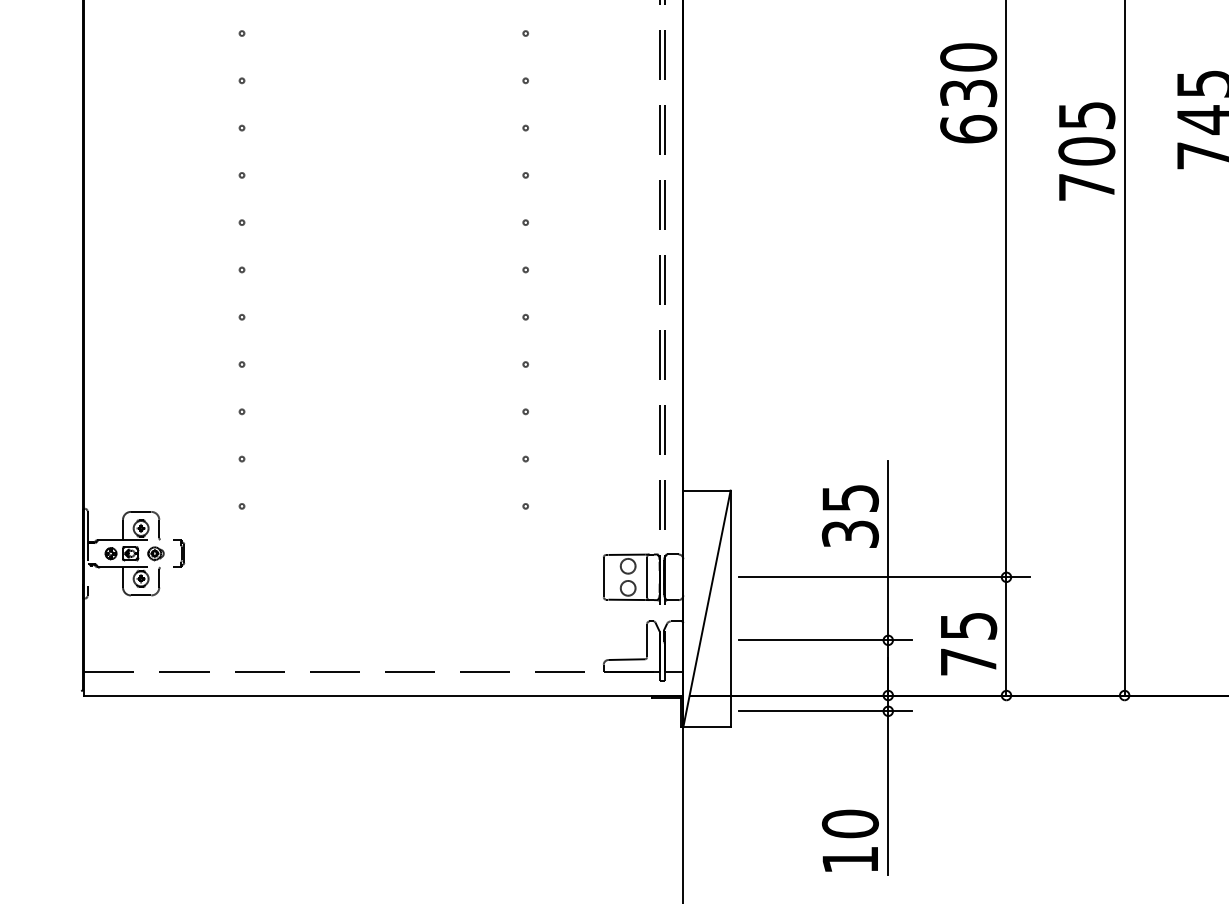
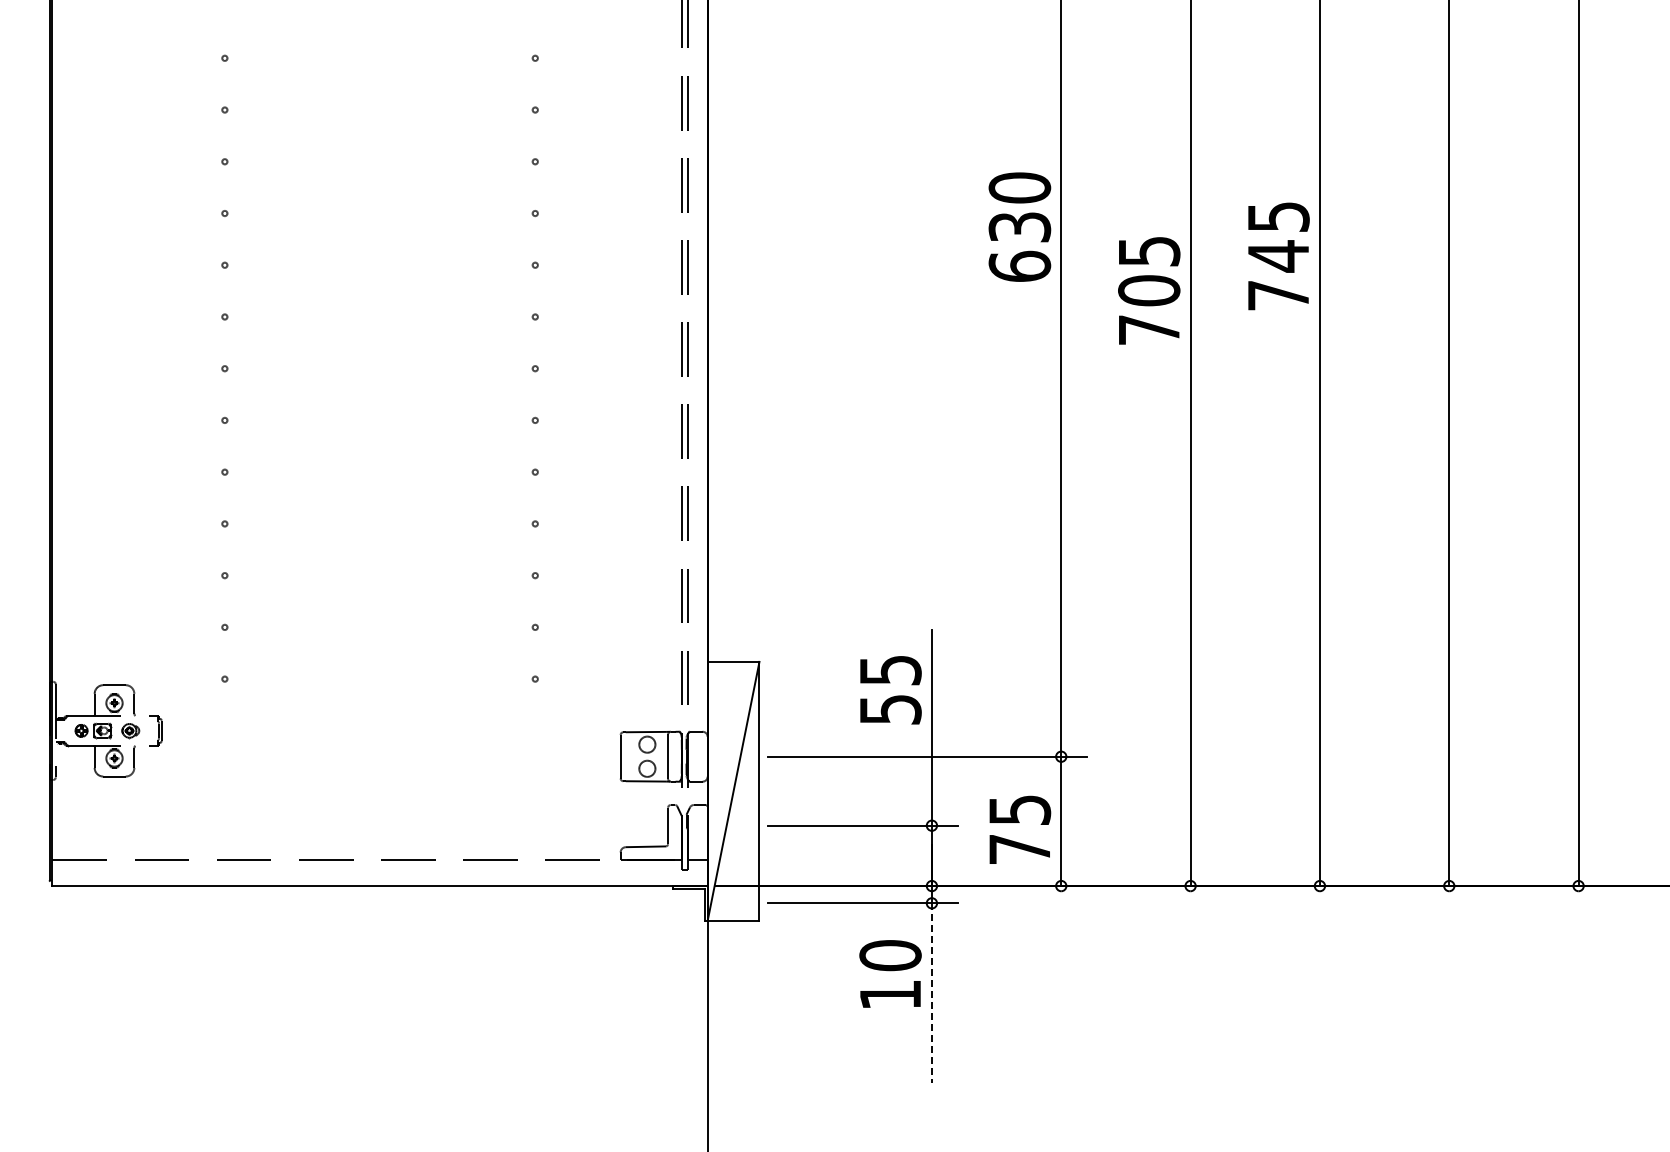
text: (850, 534) -> (890, 709), 35 -> 55
line: (887, 792) -> (931, 992), solid -> dashed
text: (850, 840) -> (890, 973), moved

